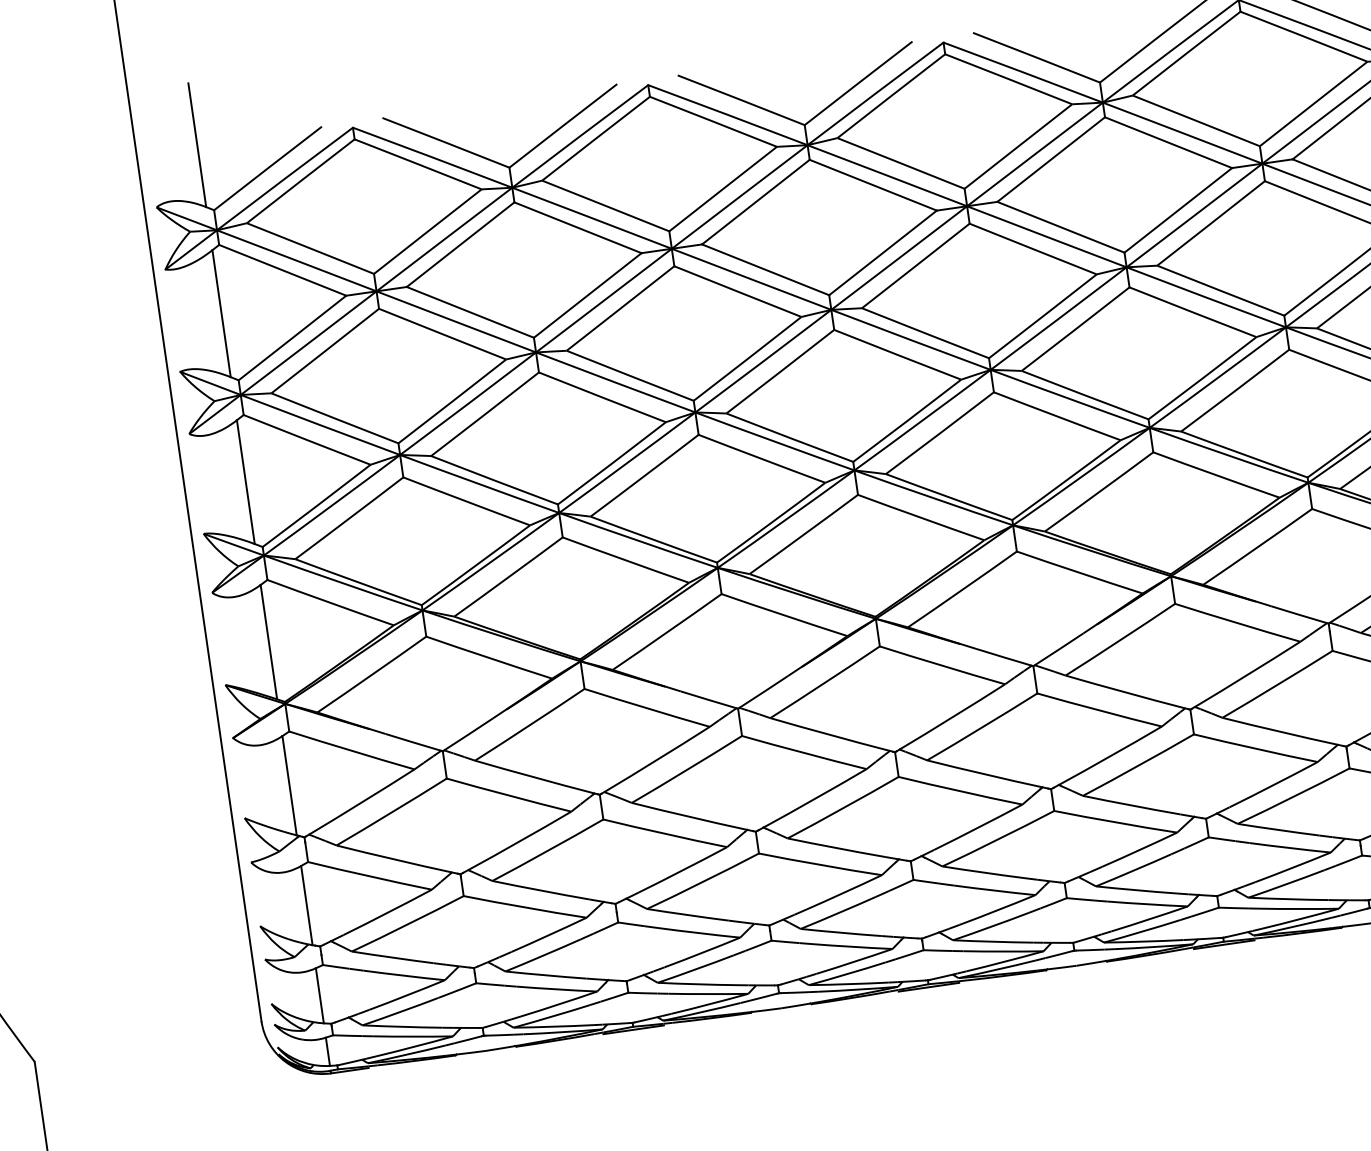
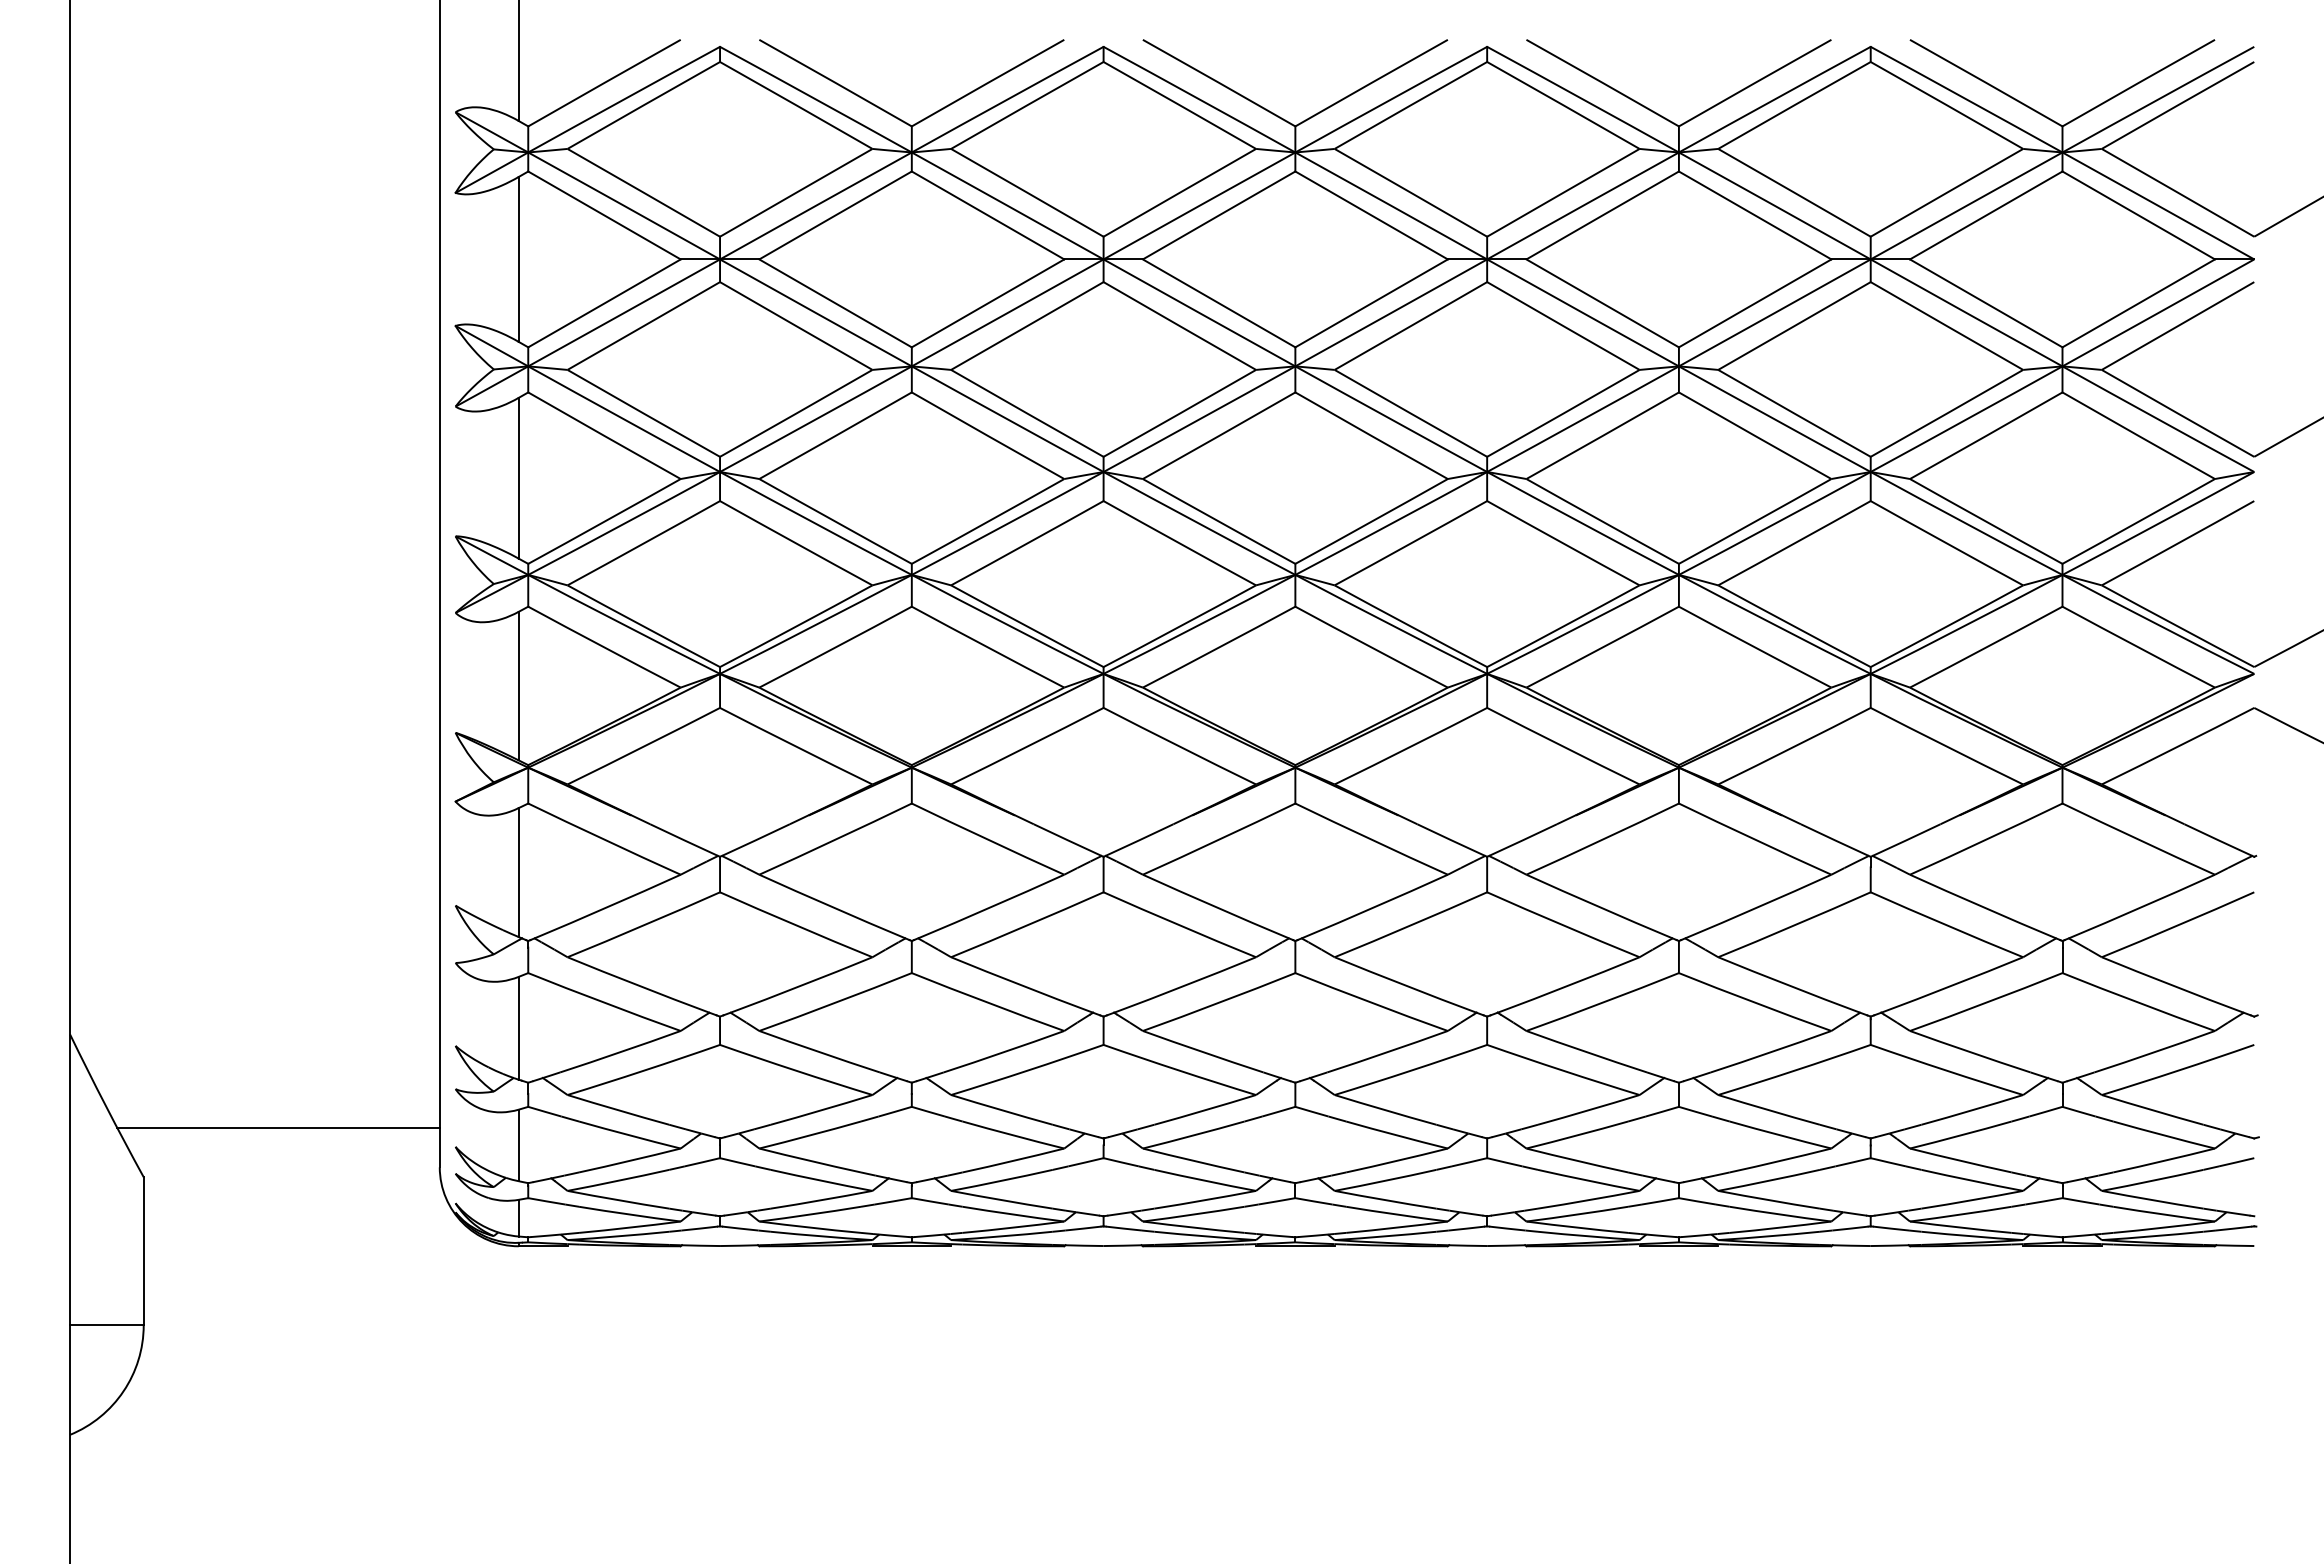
line: (132, 1008) -> (278, 1127), added

